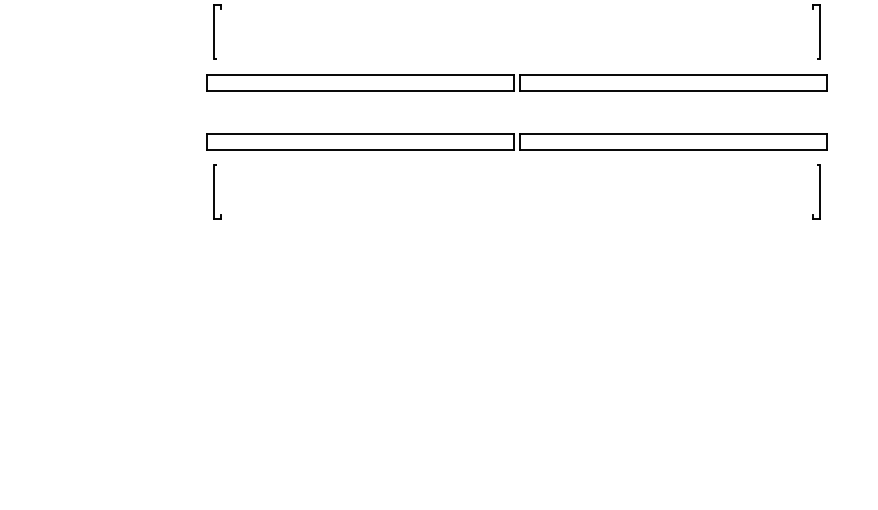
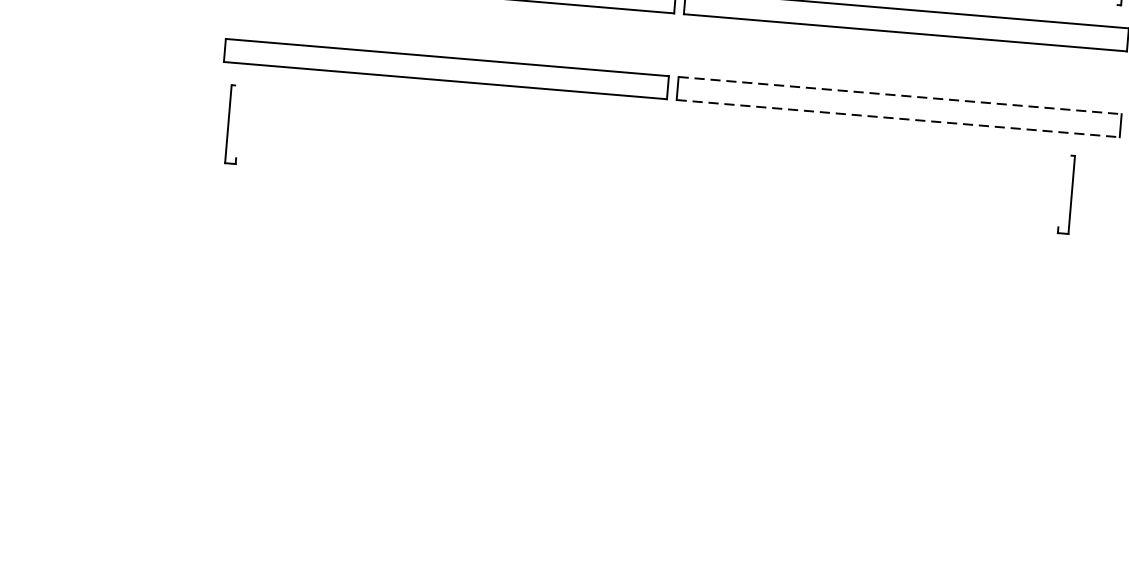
line: (673, 134) -> (900, 96), solid -> dashed
line: (673, 150) -> (898, 119), solid -> dashed
part: (816, 191) -> (1066, 193), moved

